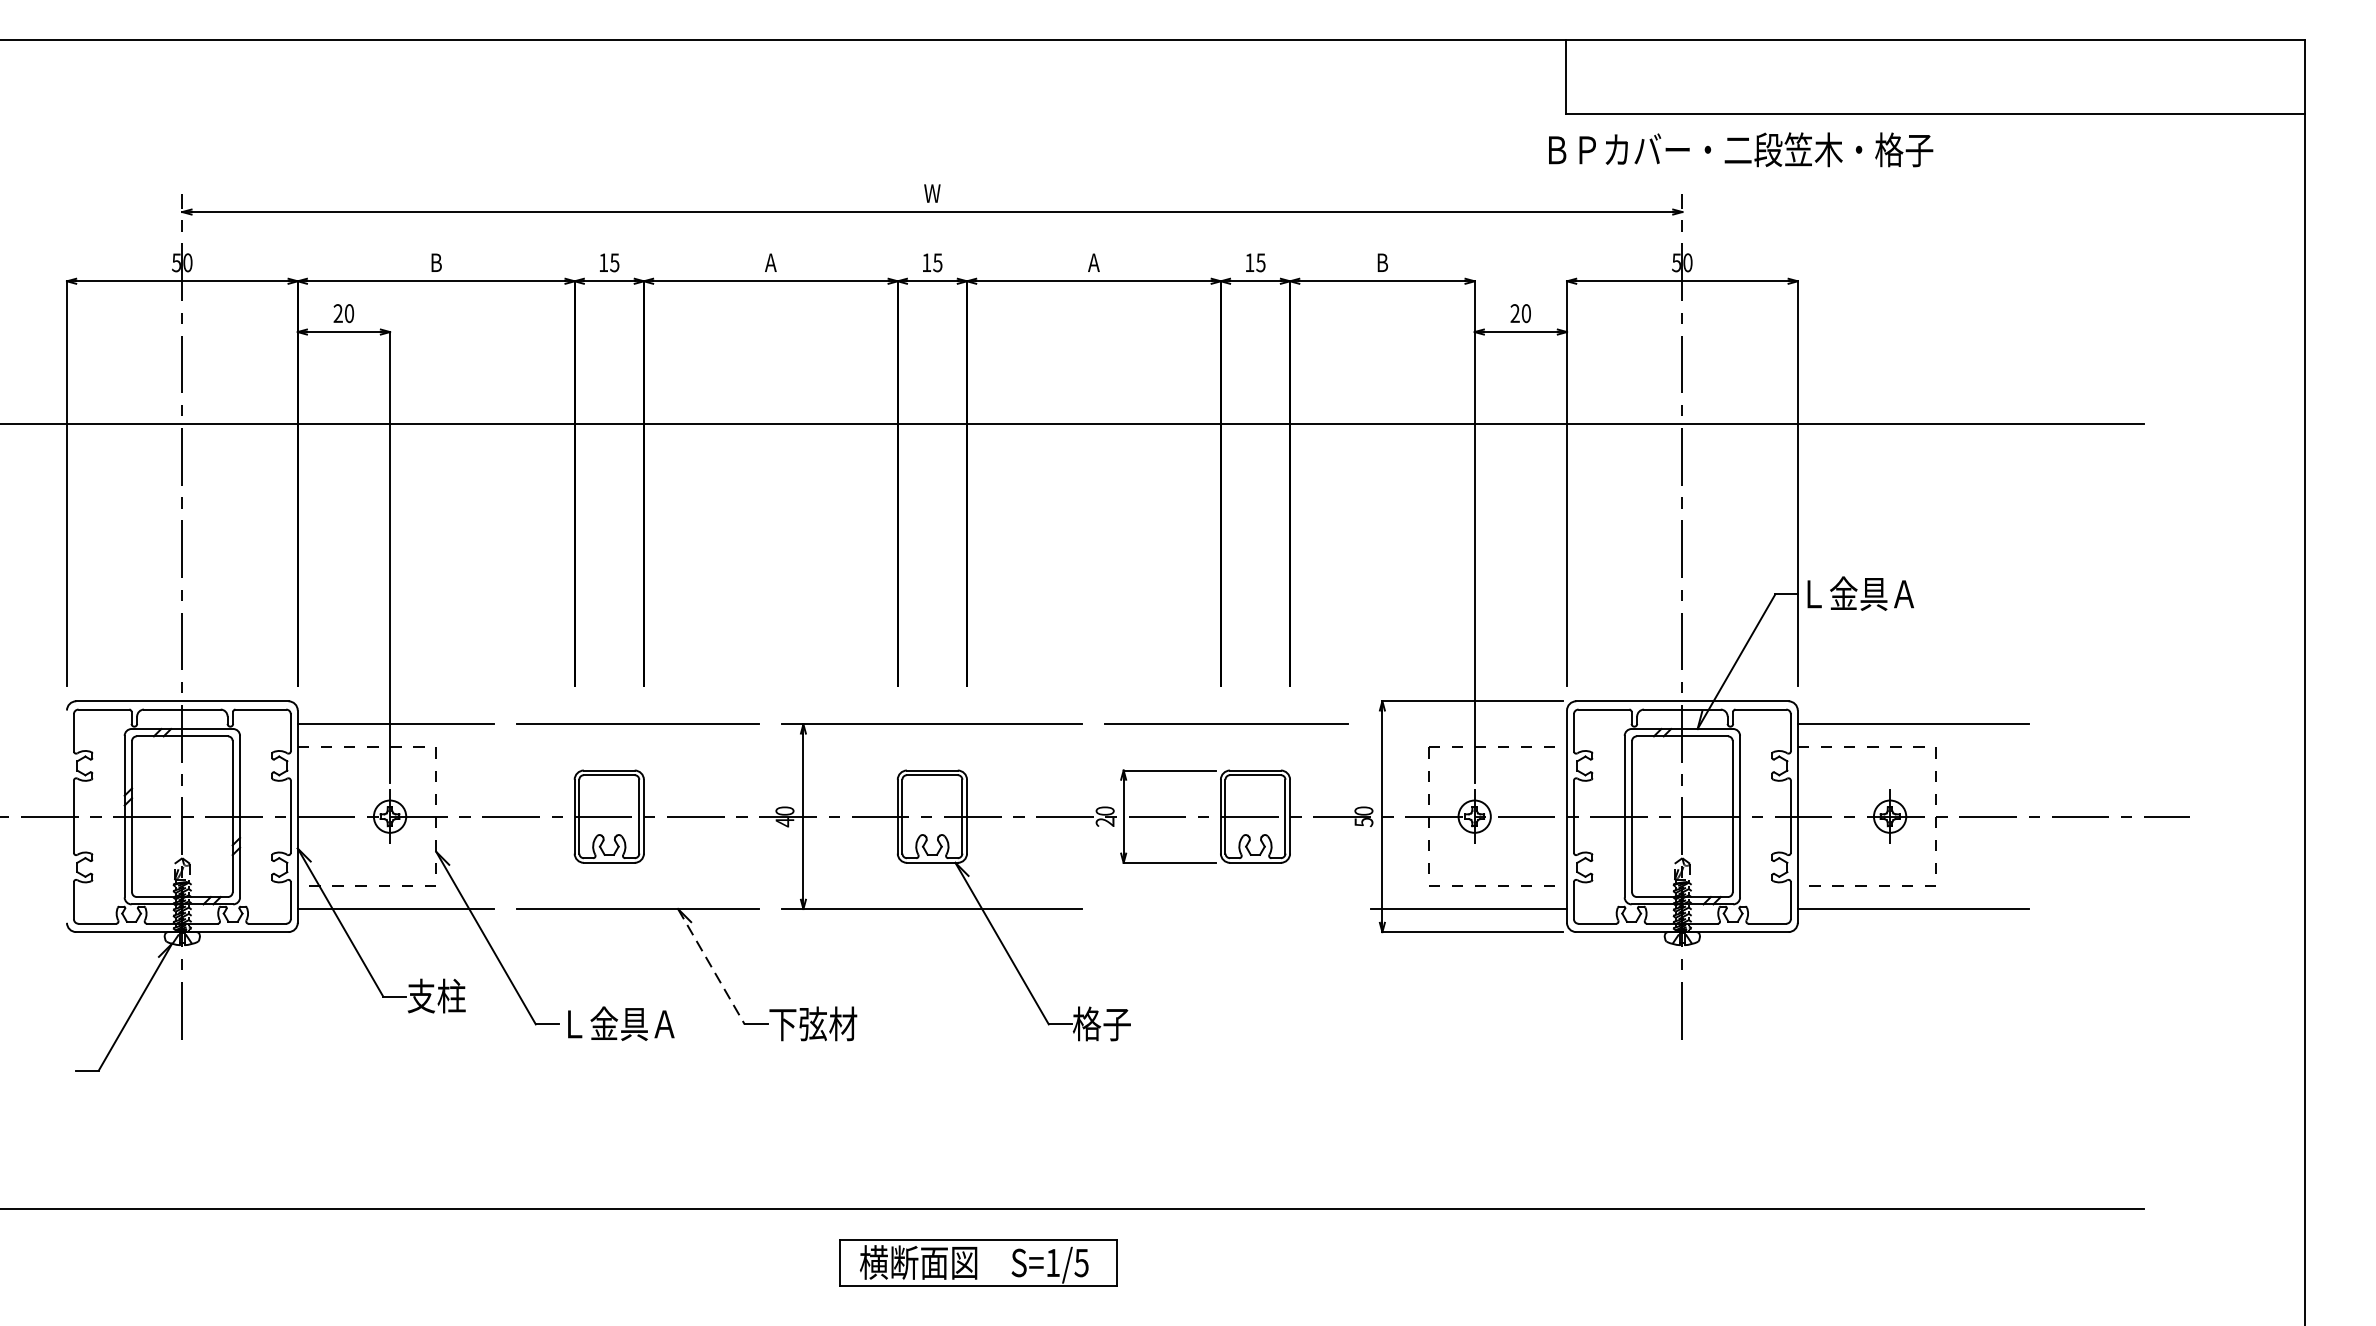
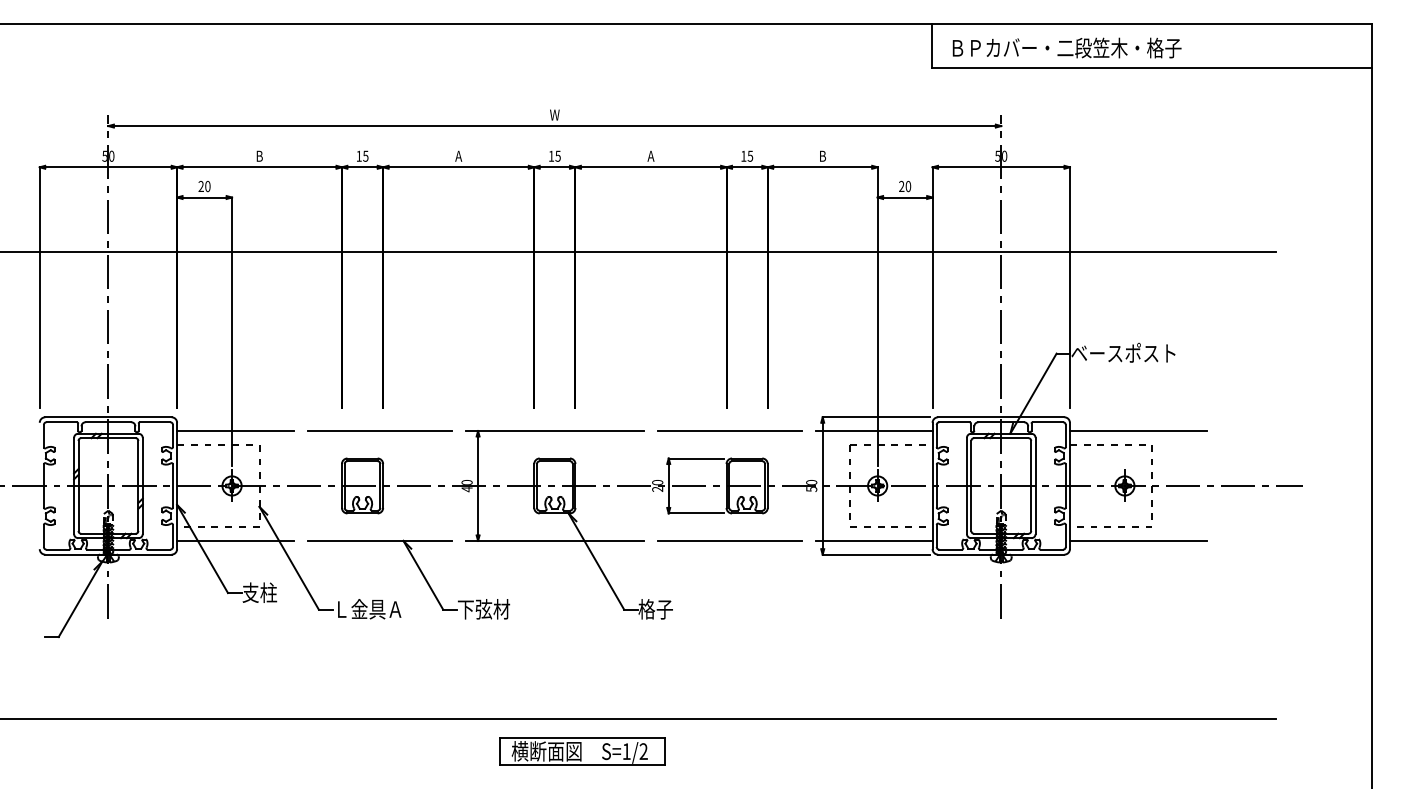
text: (1739, 148) -> (1066, 47), moved
text: (1887, 592) -> (1123, 352), Ｌ金具Ａ -> ベースポスト
line: (1467, 725) -> (873, 431), added
line: (1225, 908) -> (729, 540), added
line: (711, 967) -> (423, 575), dashed -> solid
text: (1081, 1262) -> (643, 751), S=1/5 -> S=1/2

